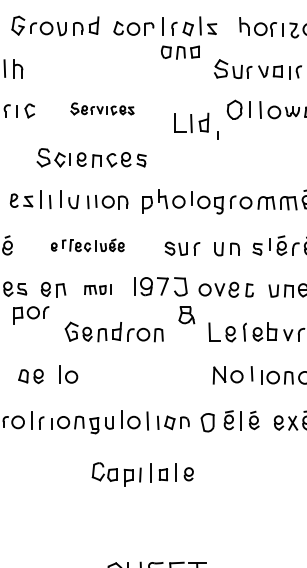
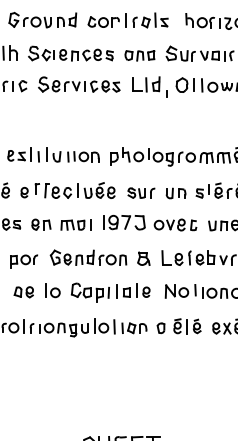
part: (179, 52) -> (139, 55), moved
part: (102, 108) -> (79, 84), size x1.67
part: (195, 125) -> (149, 86), moved
part: (91, 157) -> (70, 53), moved
part: (87, 245) -> (67, 190), size x1.67
part: (97, 289) -> (75, 224), size x1.43
part: (30, 314) -> (23, 261), moved
part: (186, 314) -> (143, 258), moved
part: (206, 423) -> (160, 328), size x0.71
part: (142, 474) -> (110, 292), moved

